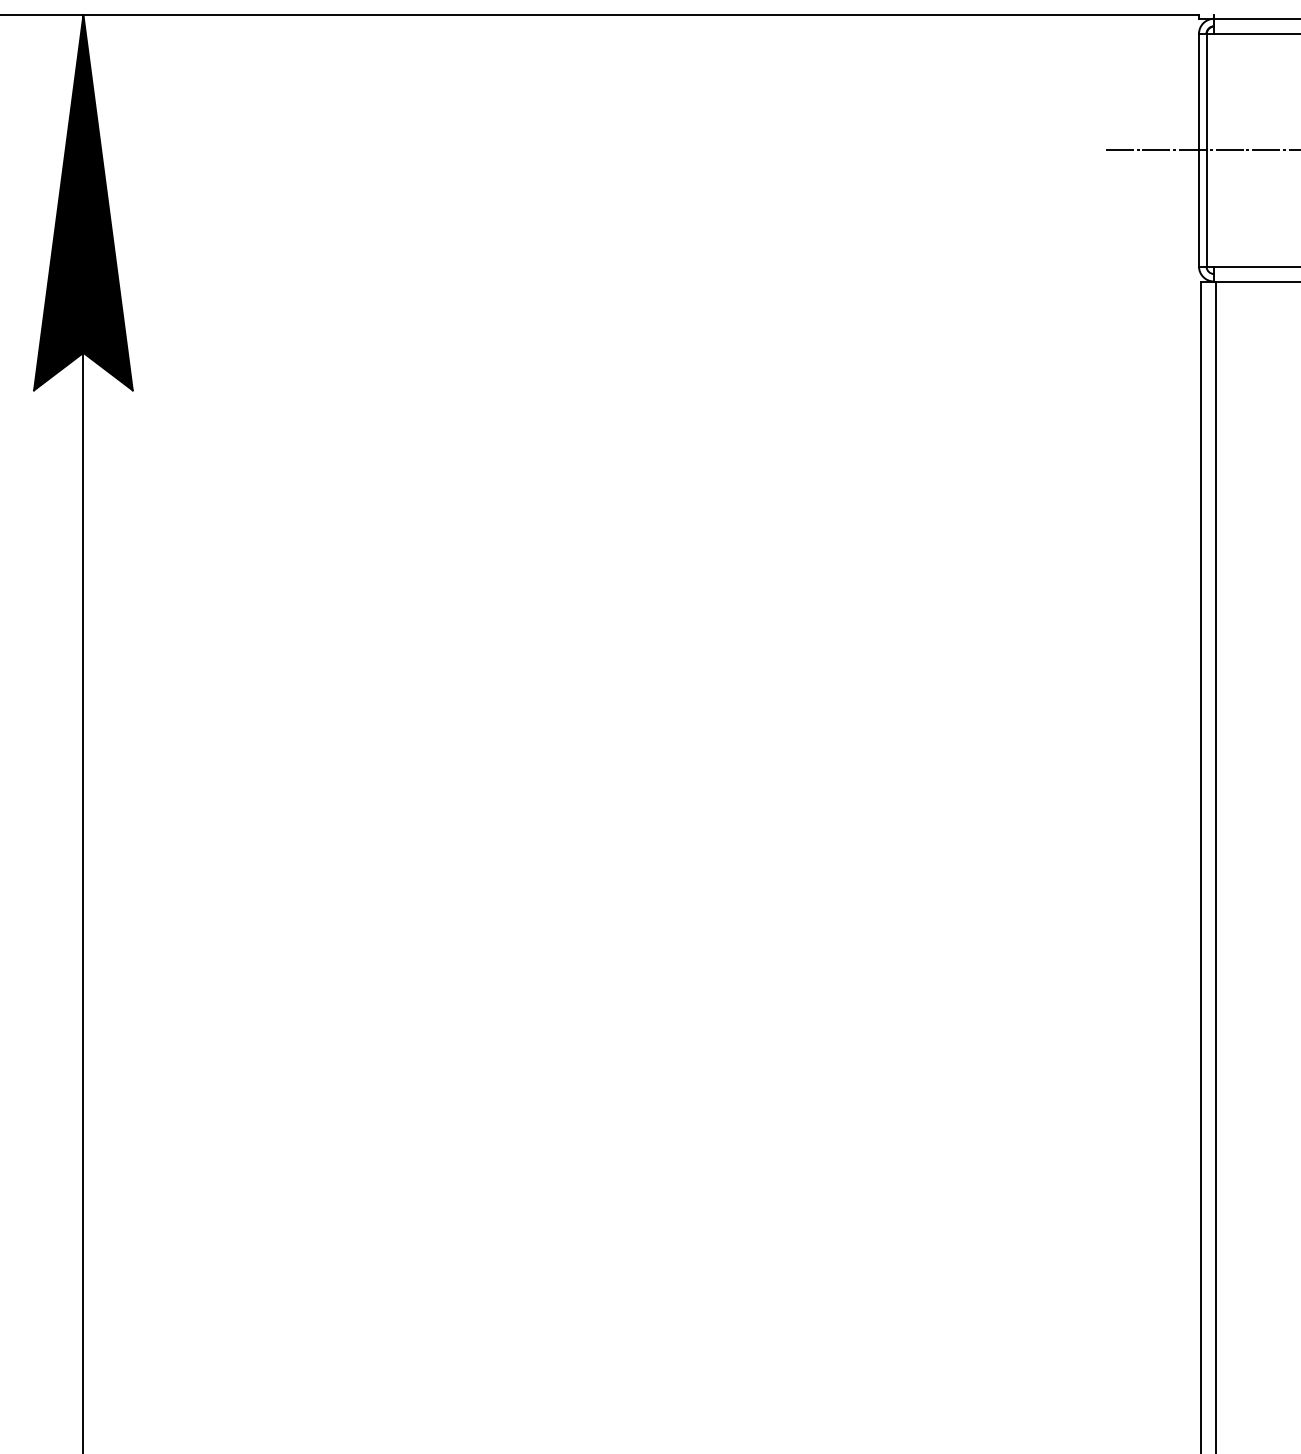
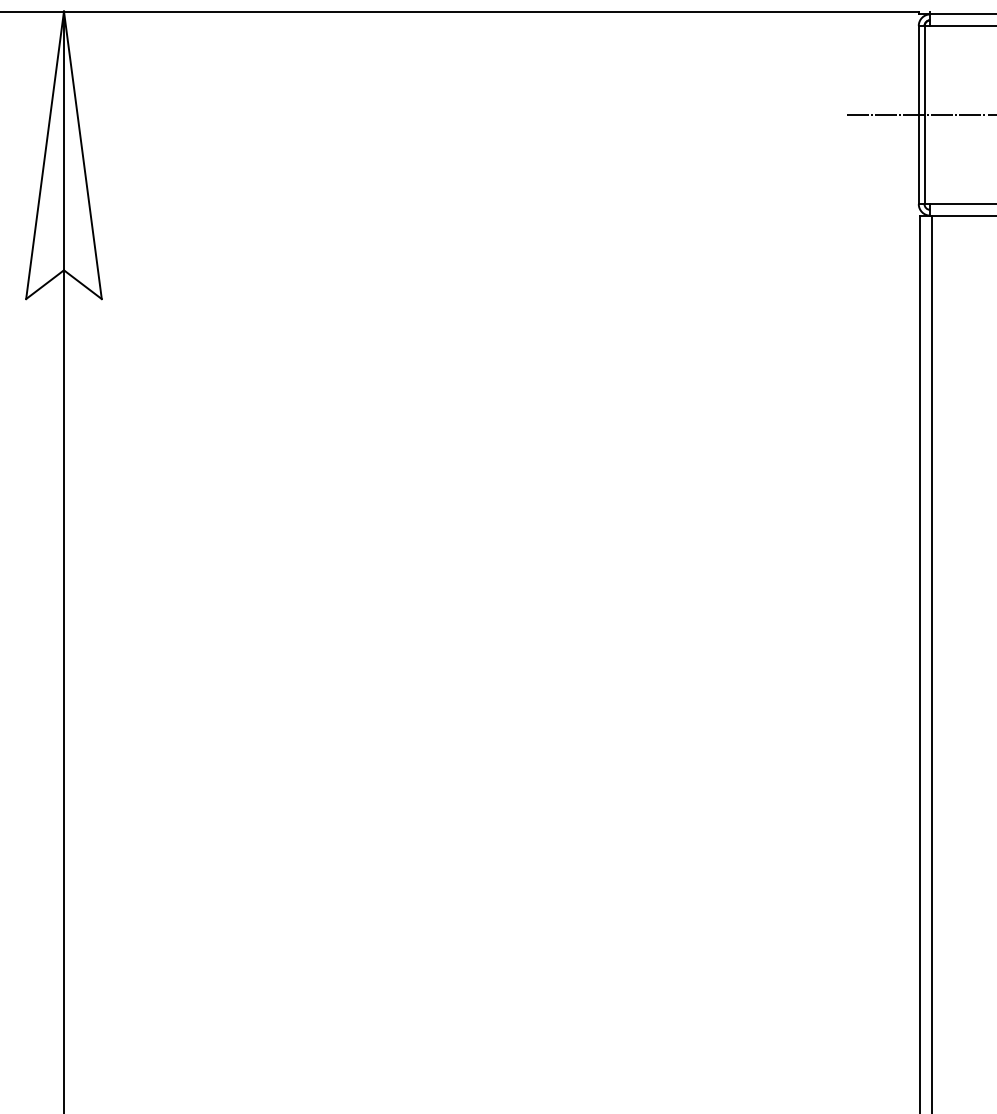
fill: (82, 203) -> (63, 155), removed

